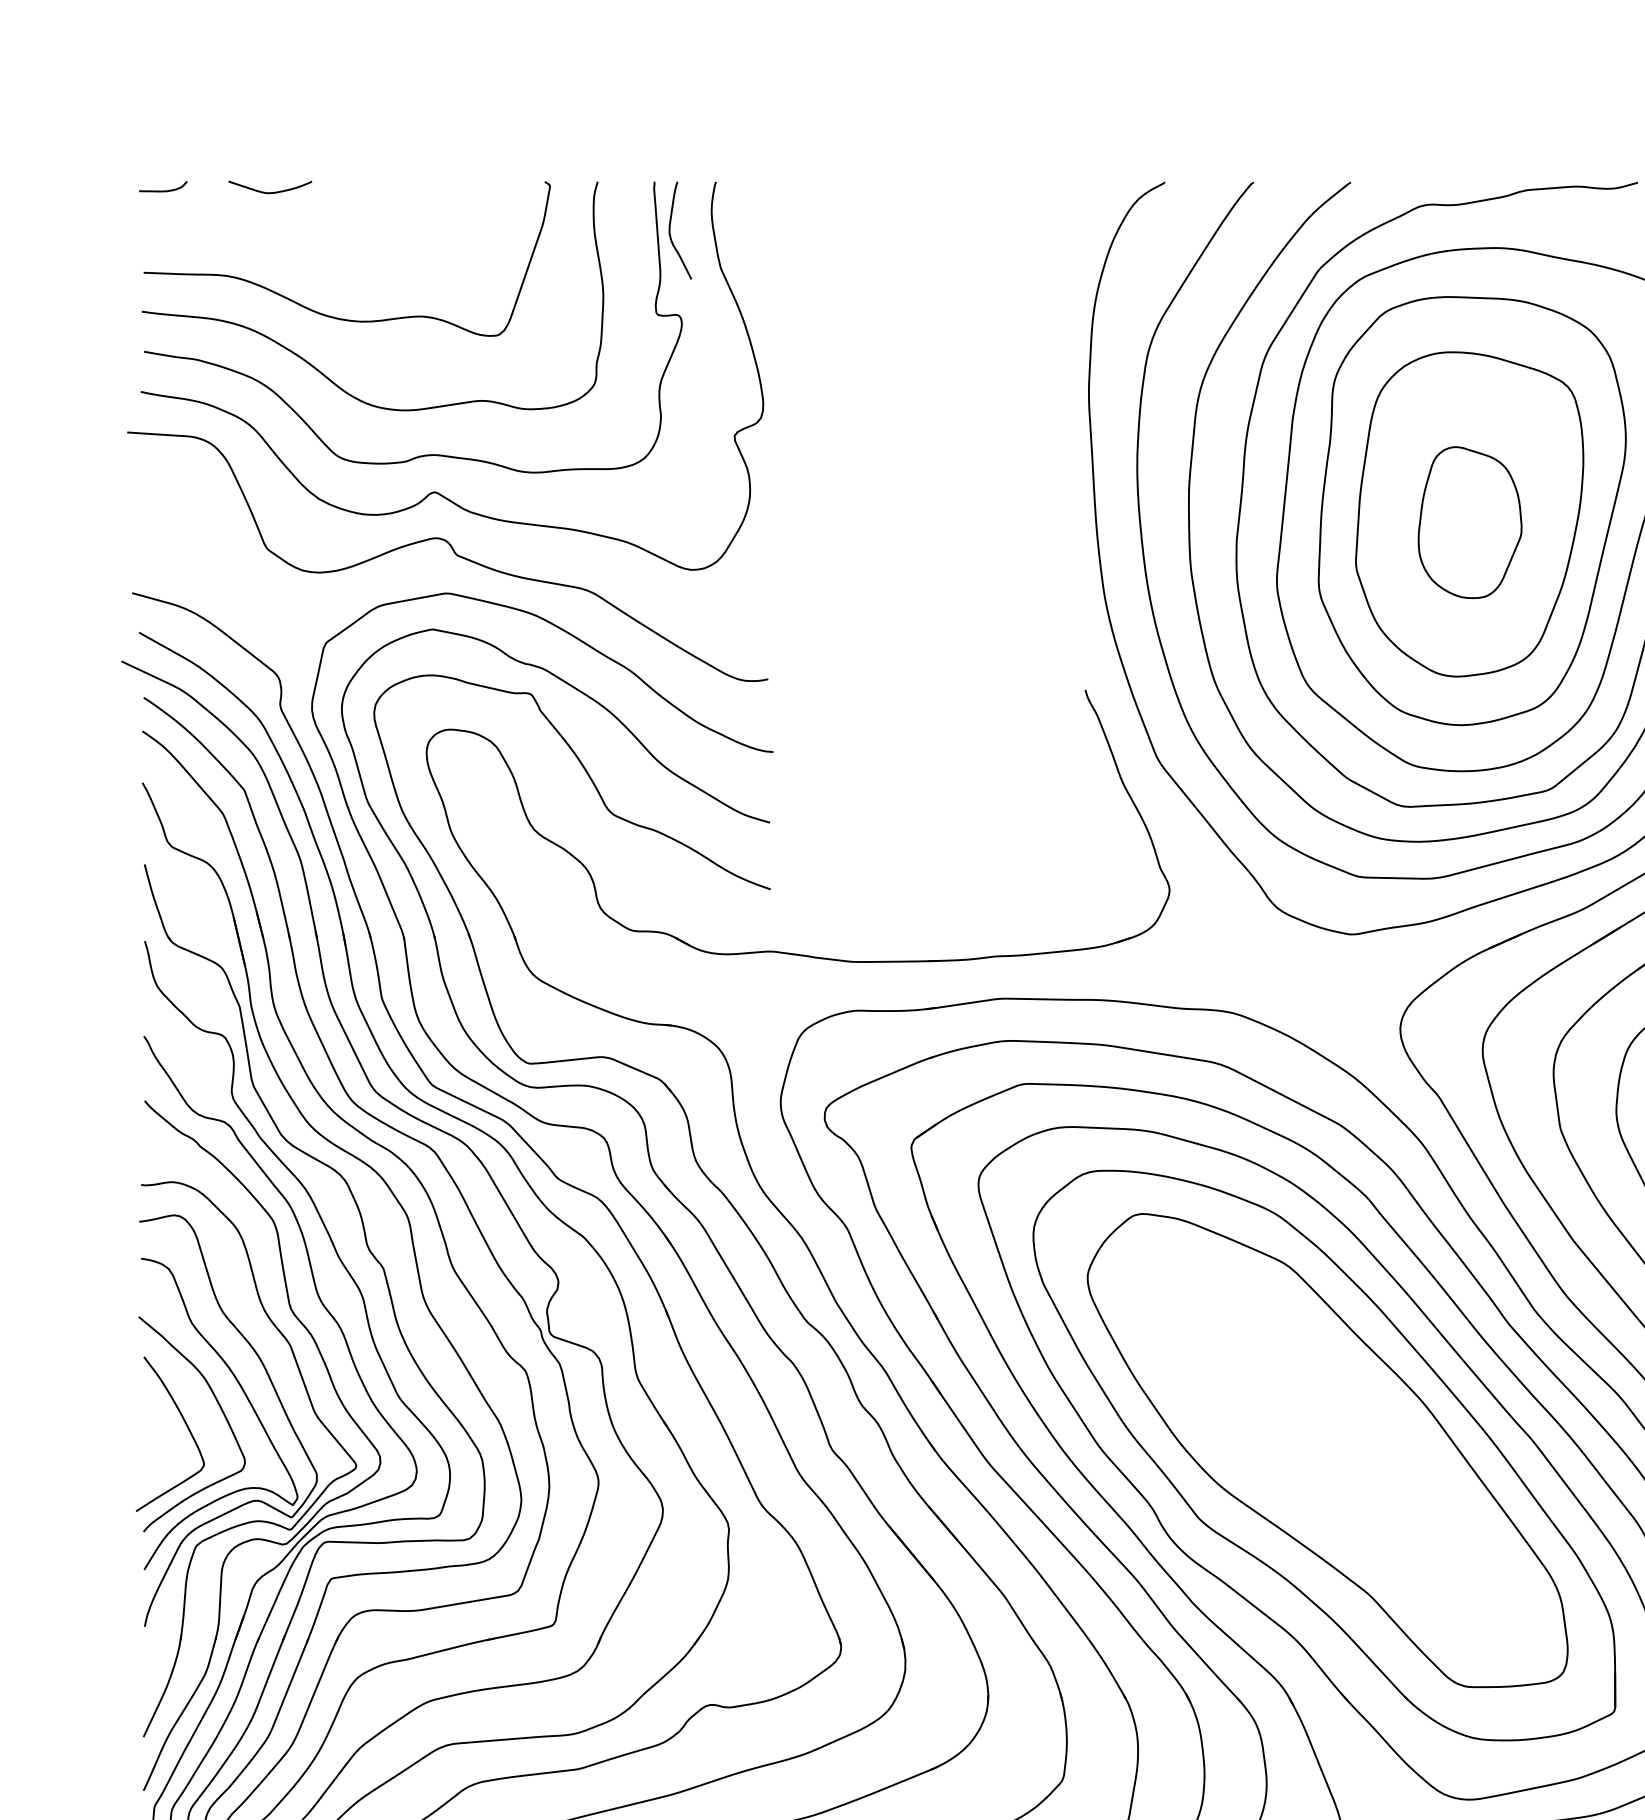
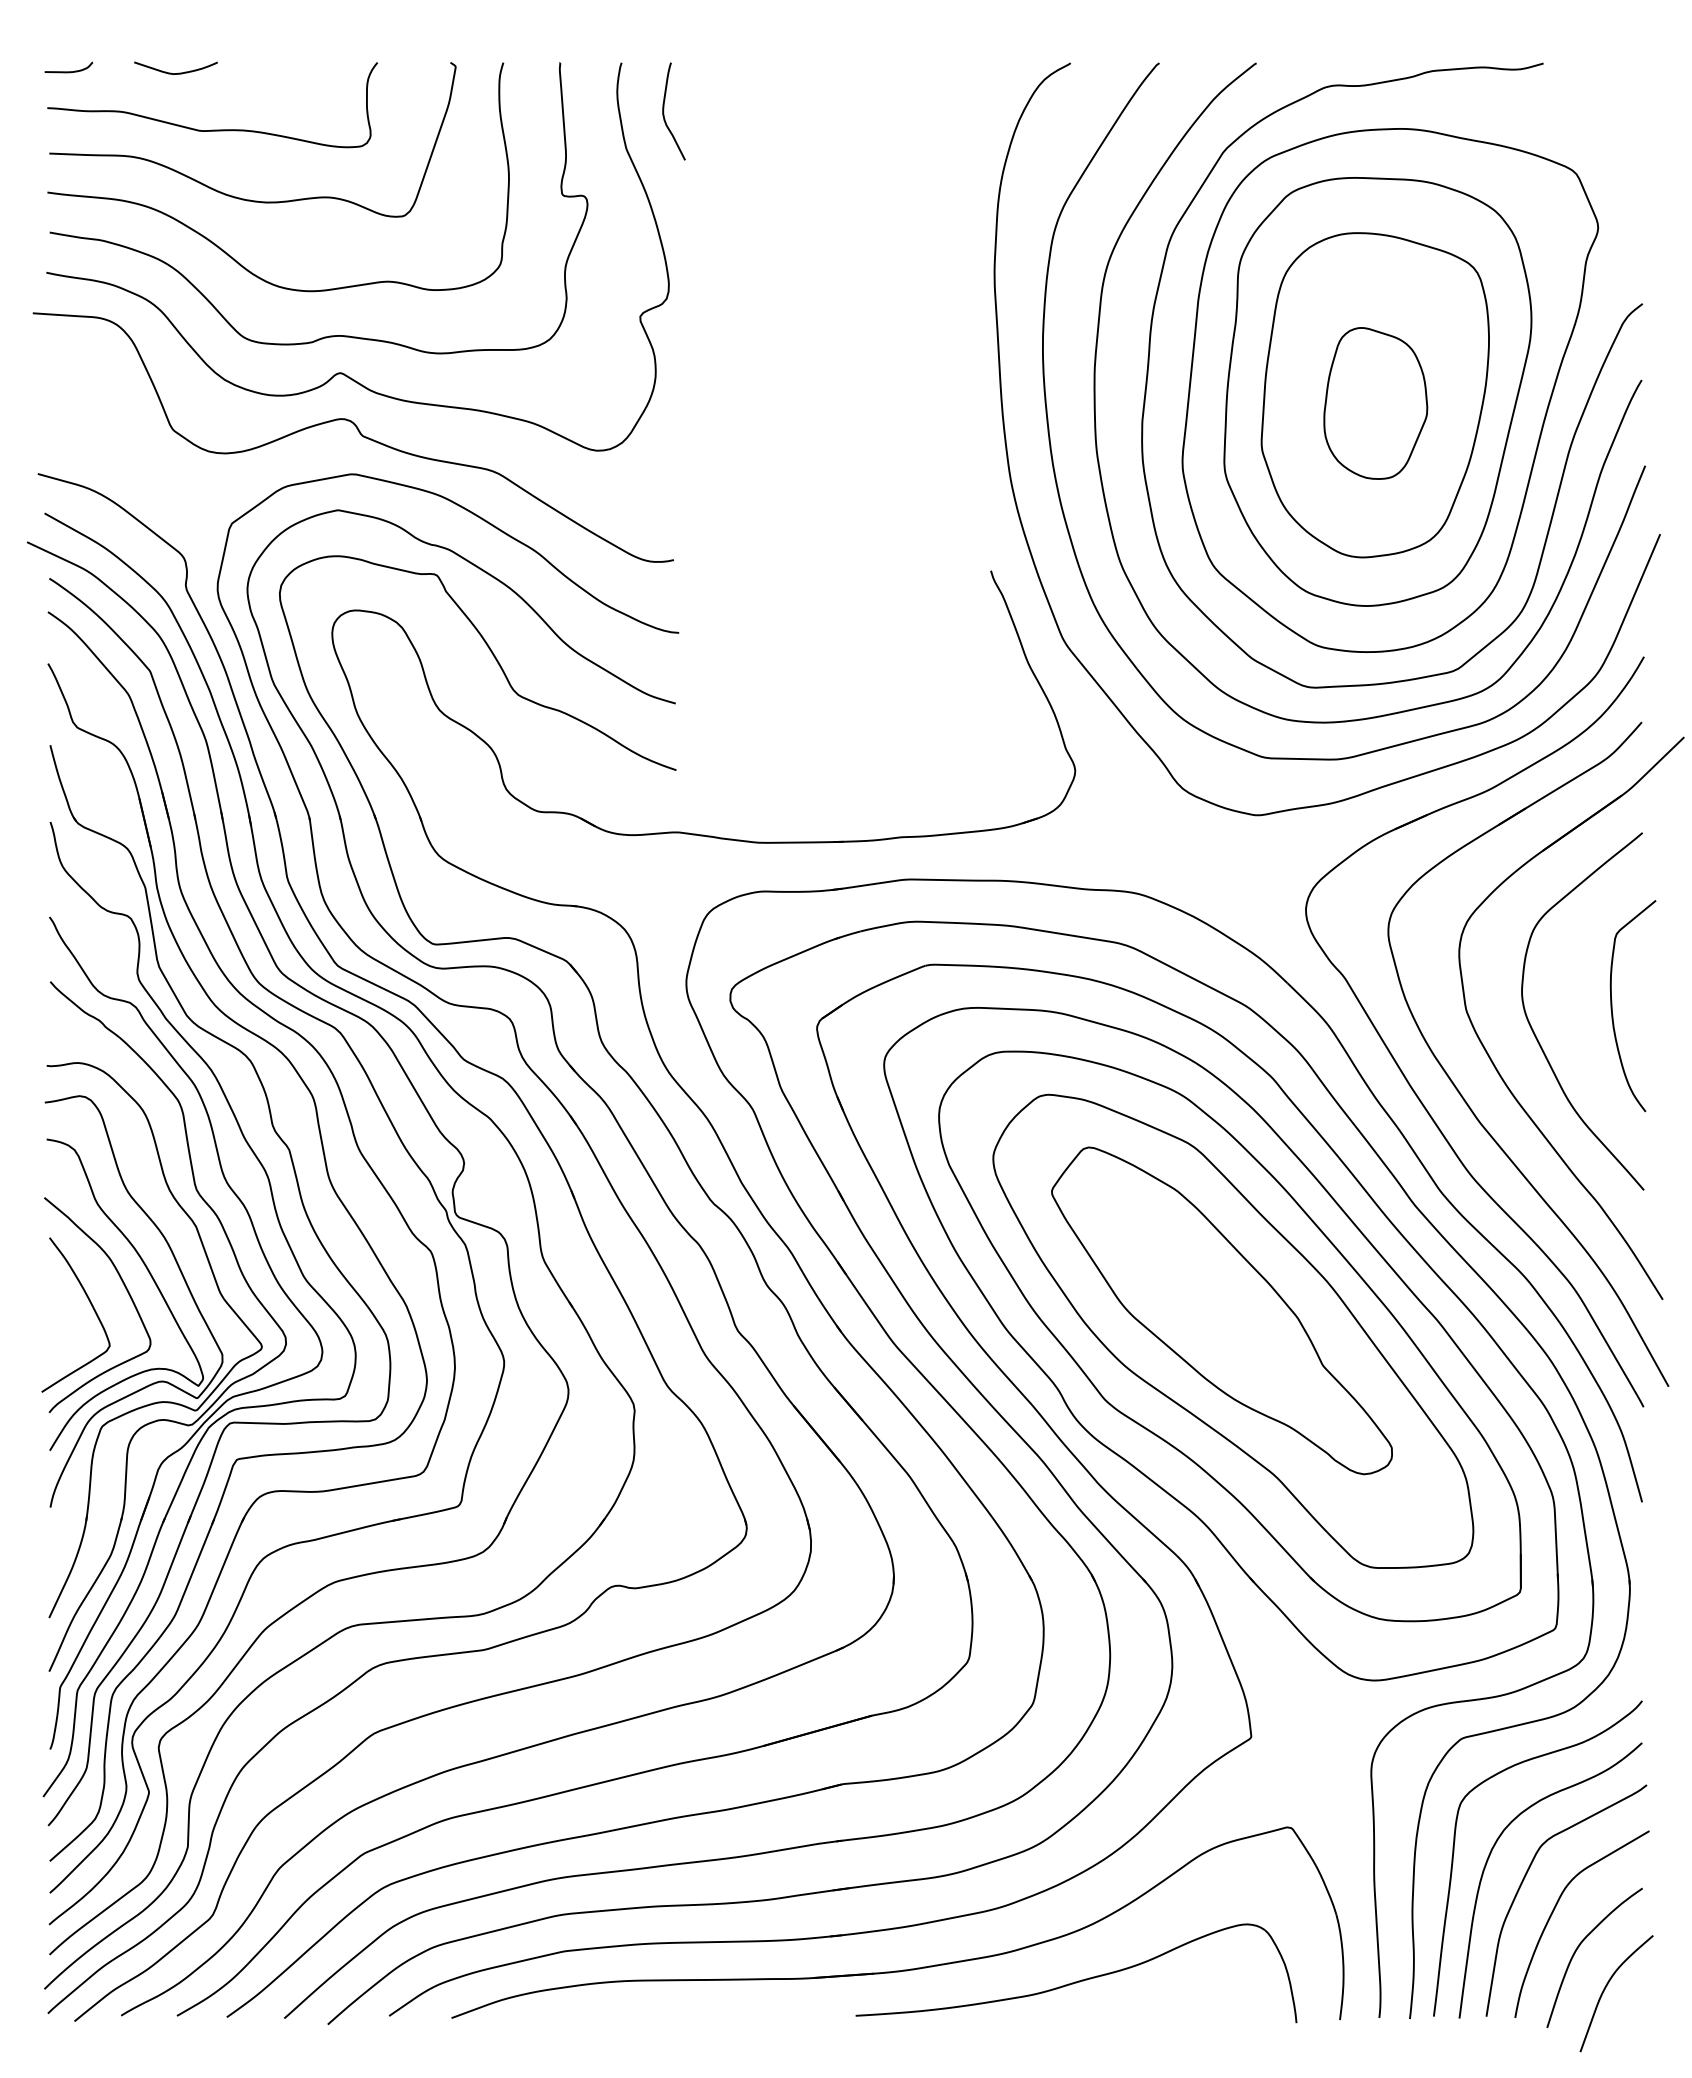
curve: (670, 230) -> (664, 111), moved
curve: (306, 248) -> (212, 129), added
part: (1315, 1429) -> (1221, 1310), added

